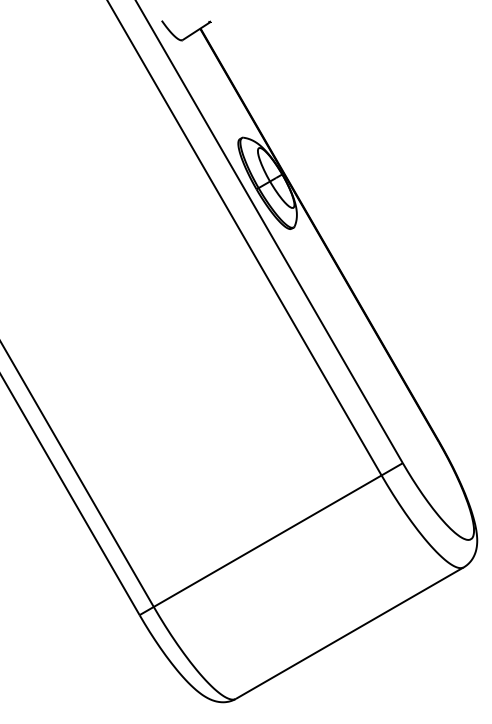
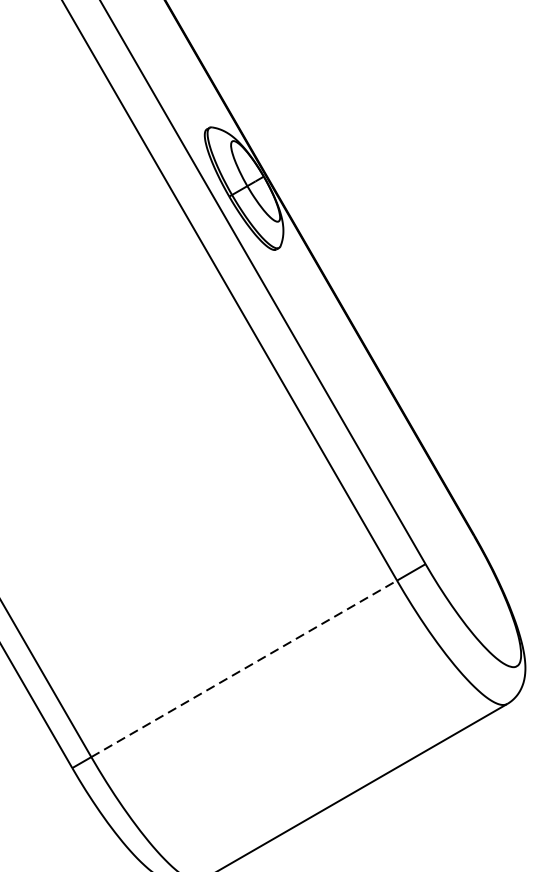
line: (267, 541) -> (243, 669), solid -> dashed

